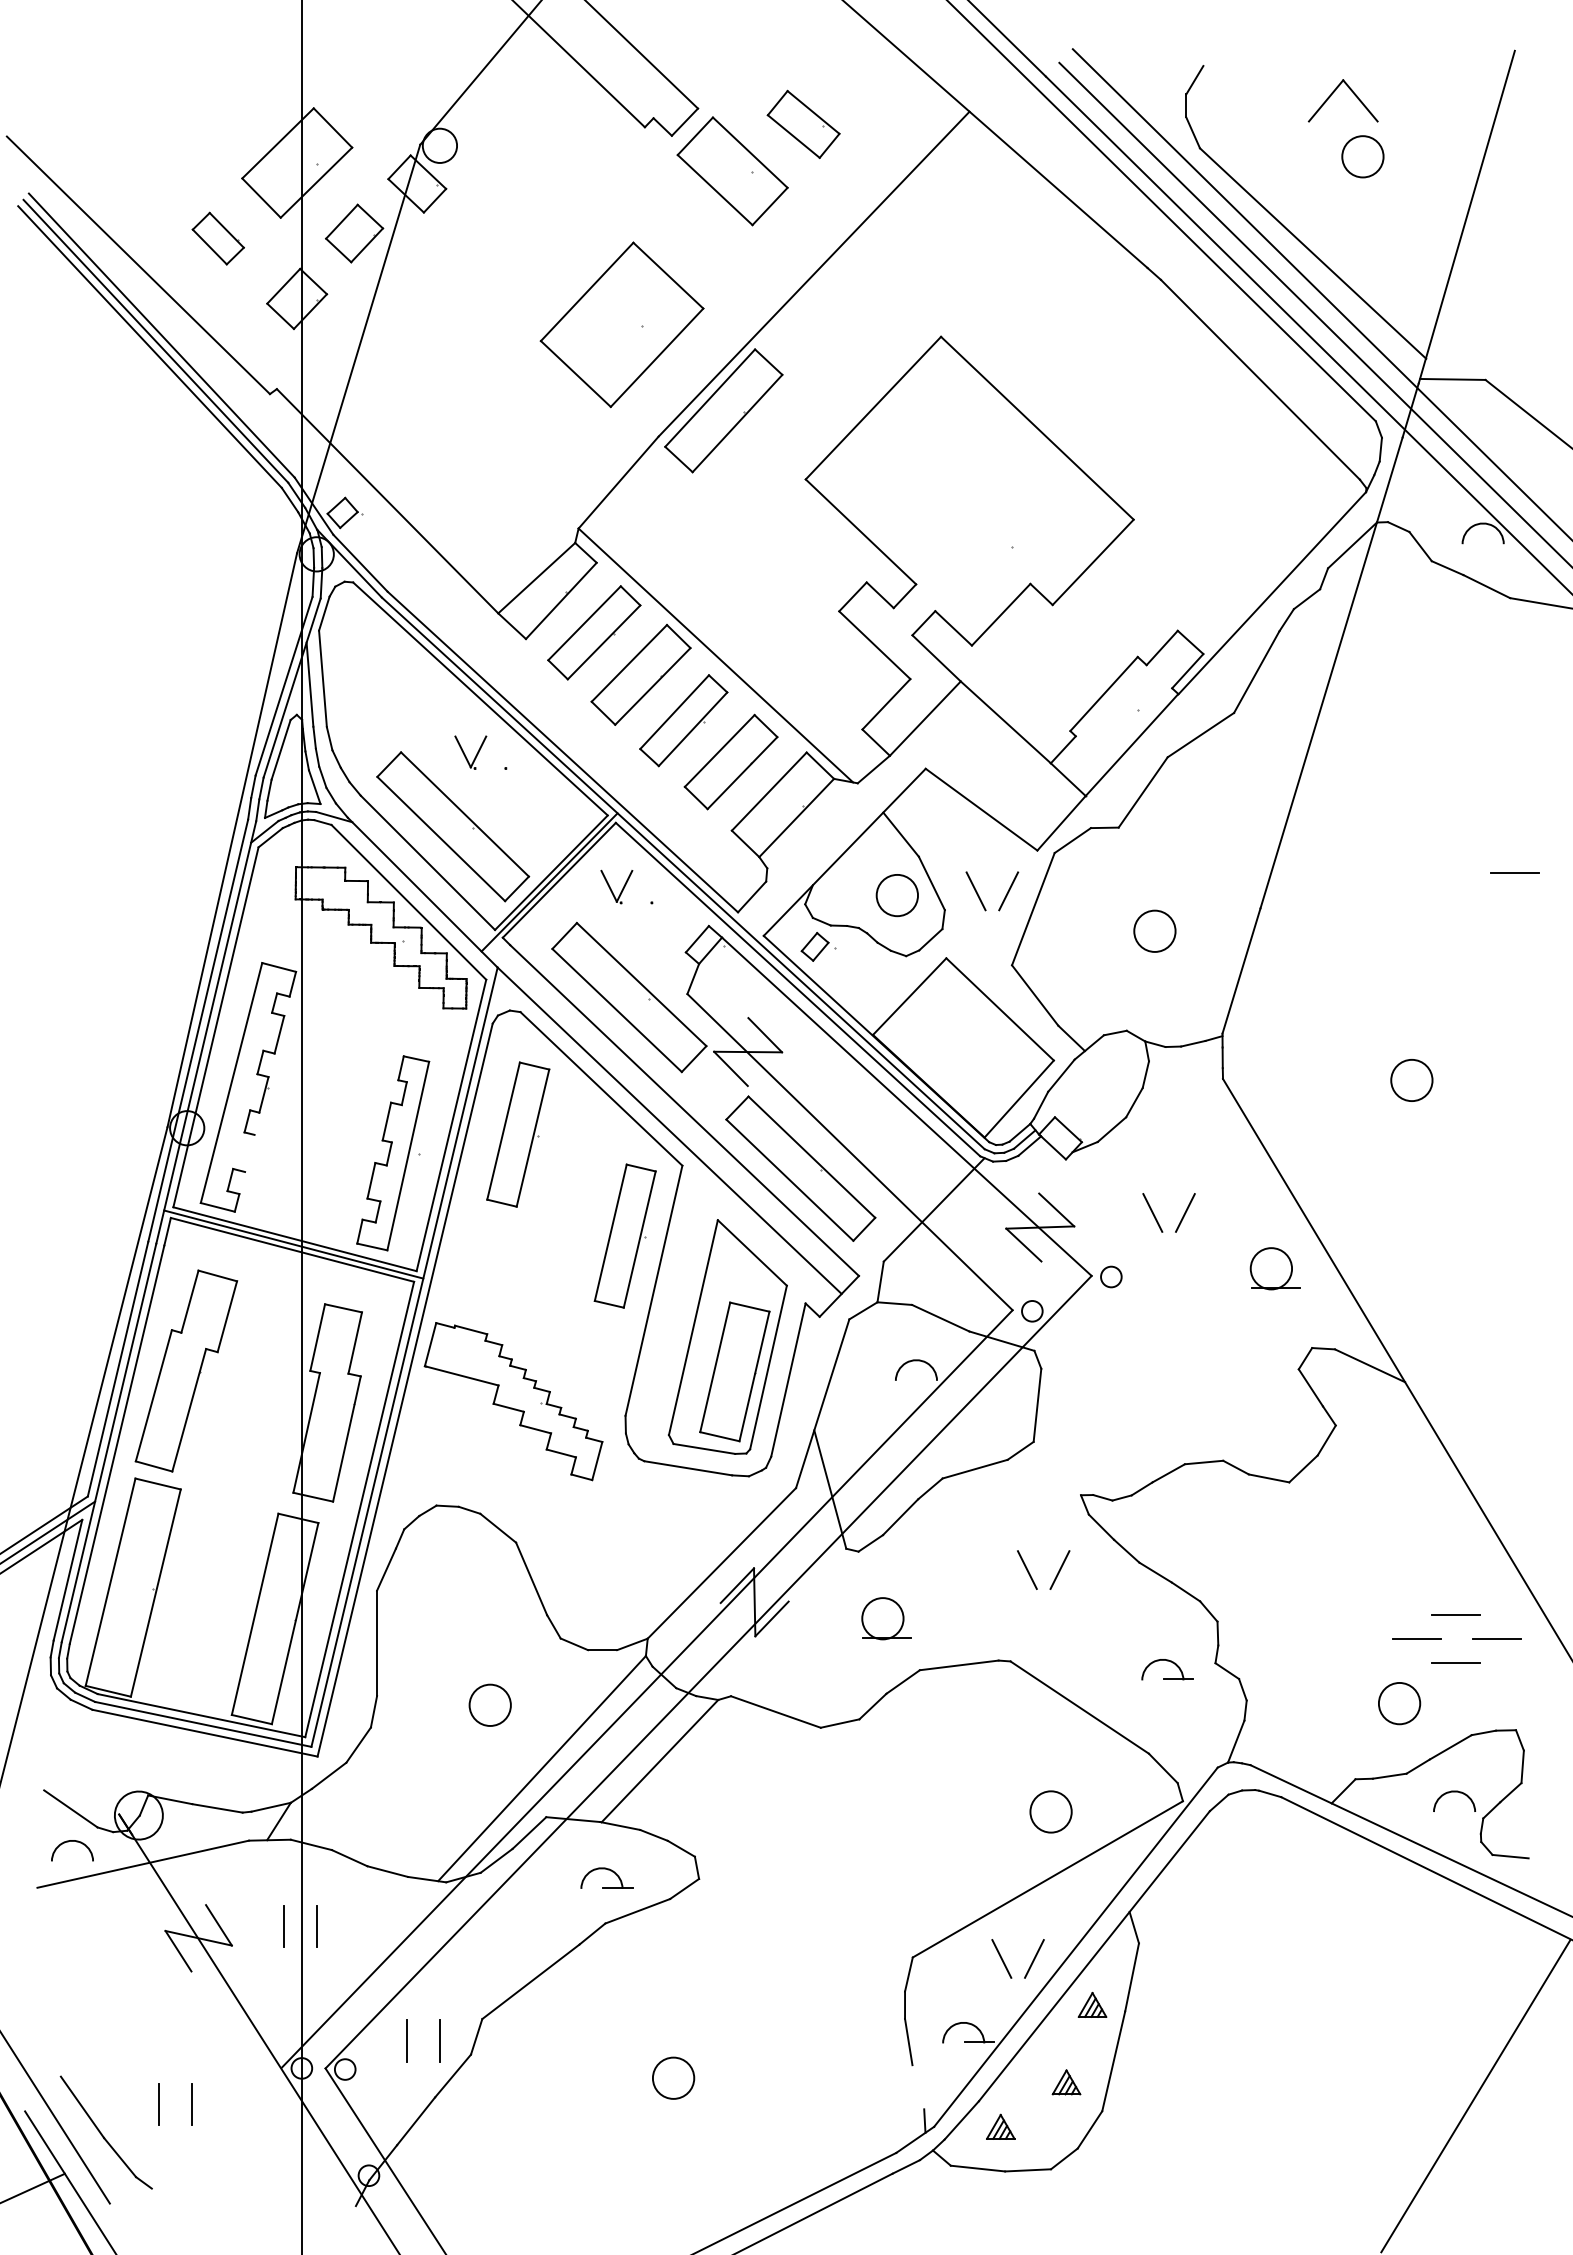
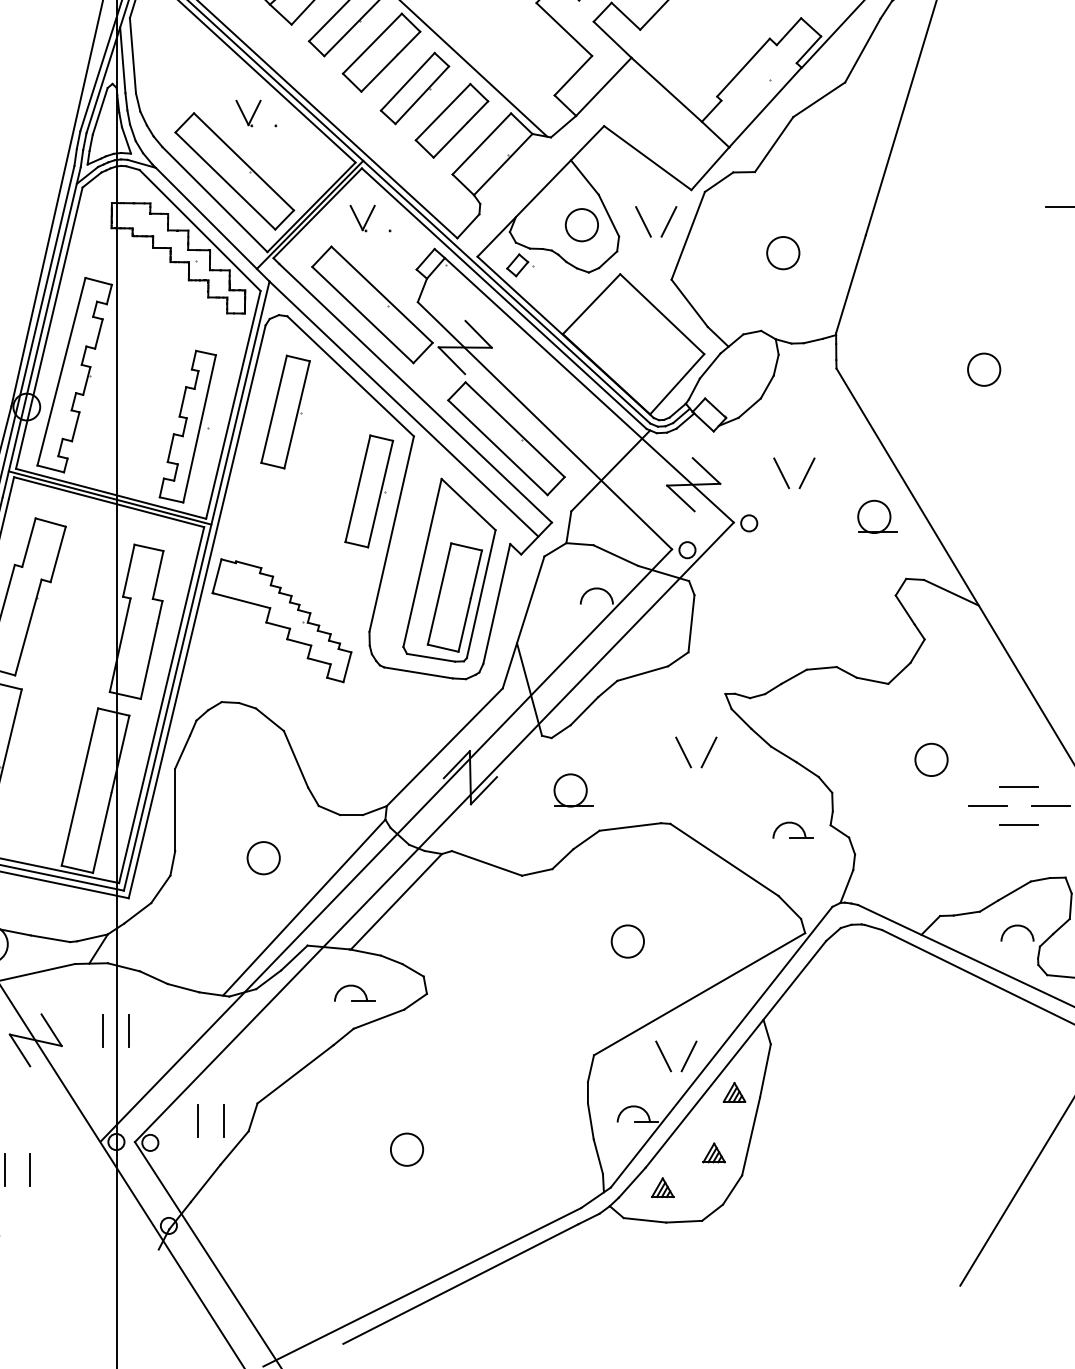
line: (249, 1153) -> (75, 426), added
circle: (1399, 1703) -> (931, 759), moved
circle: (1050, 1811) -> (627, 941), moved
line: (918, 2087) -> (598, 1156), added

